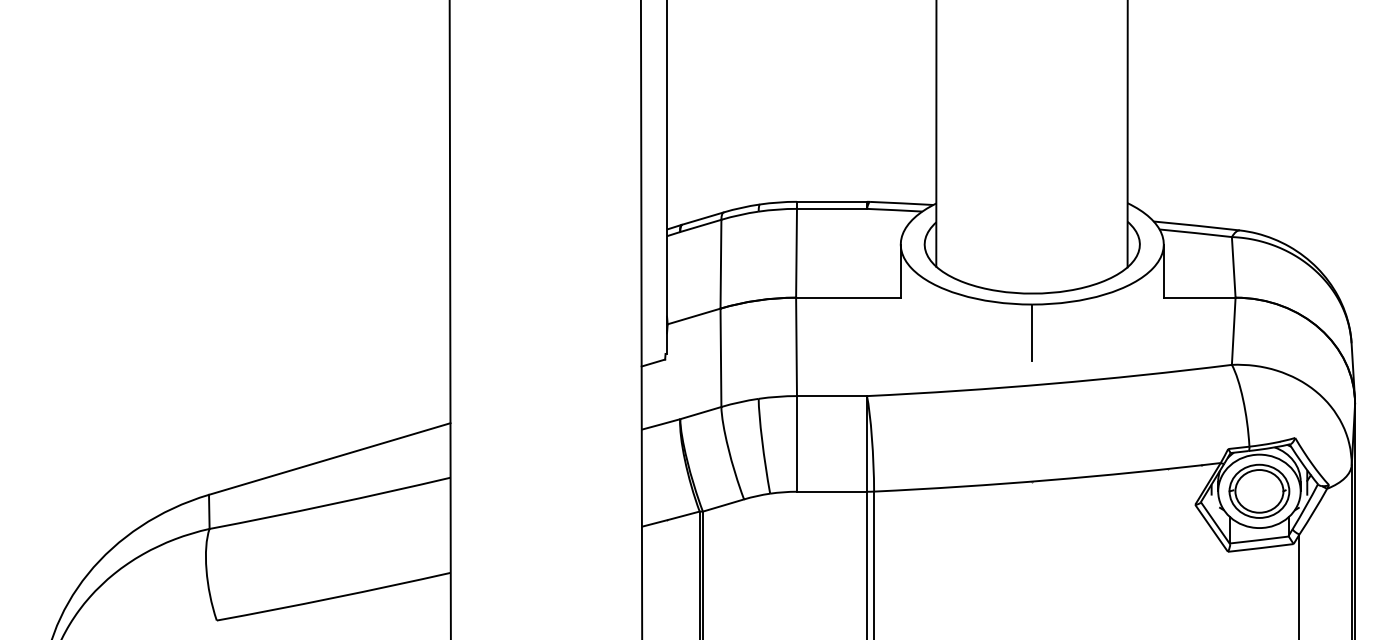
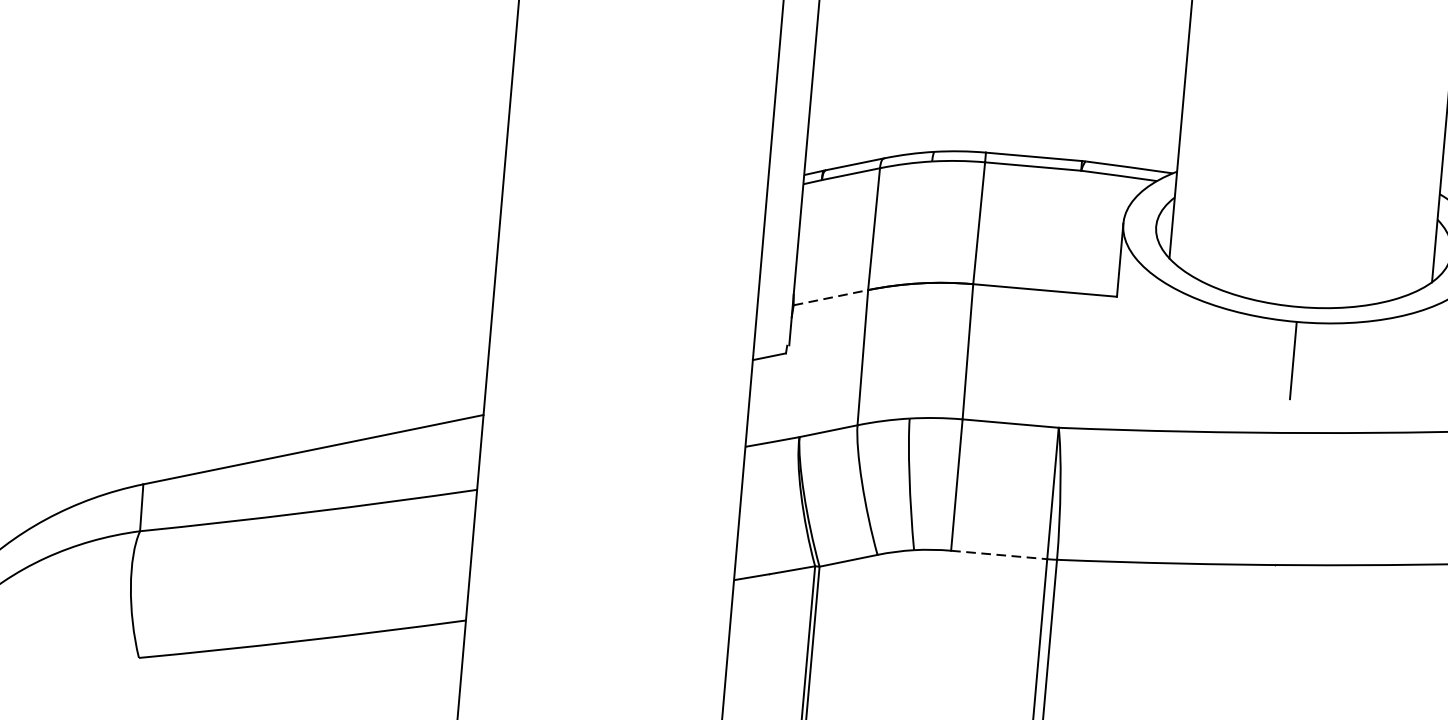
line: (694, 316) -> (831, 297), solid -> dashed
line: (831, 491) -> (998, 554), solid -> dashed

